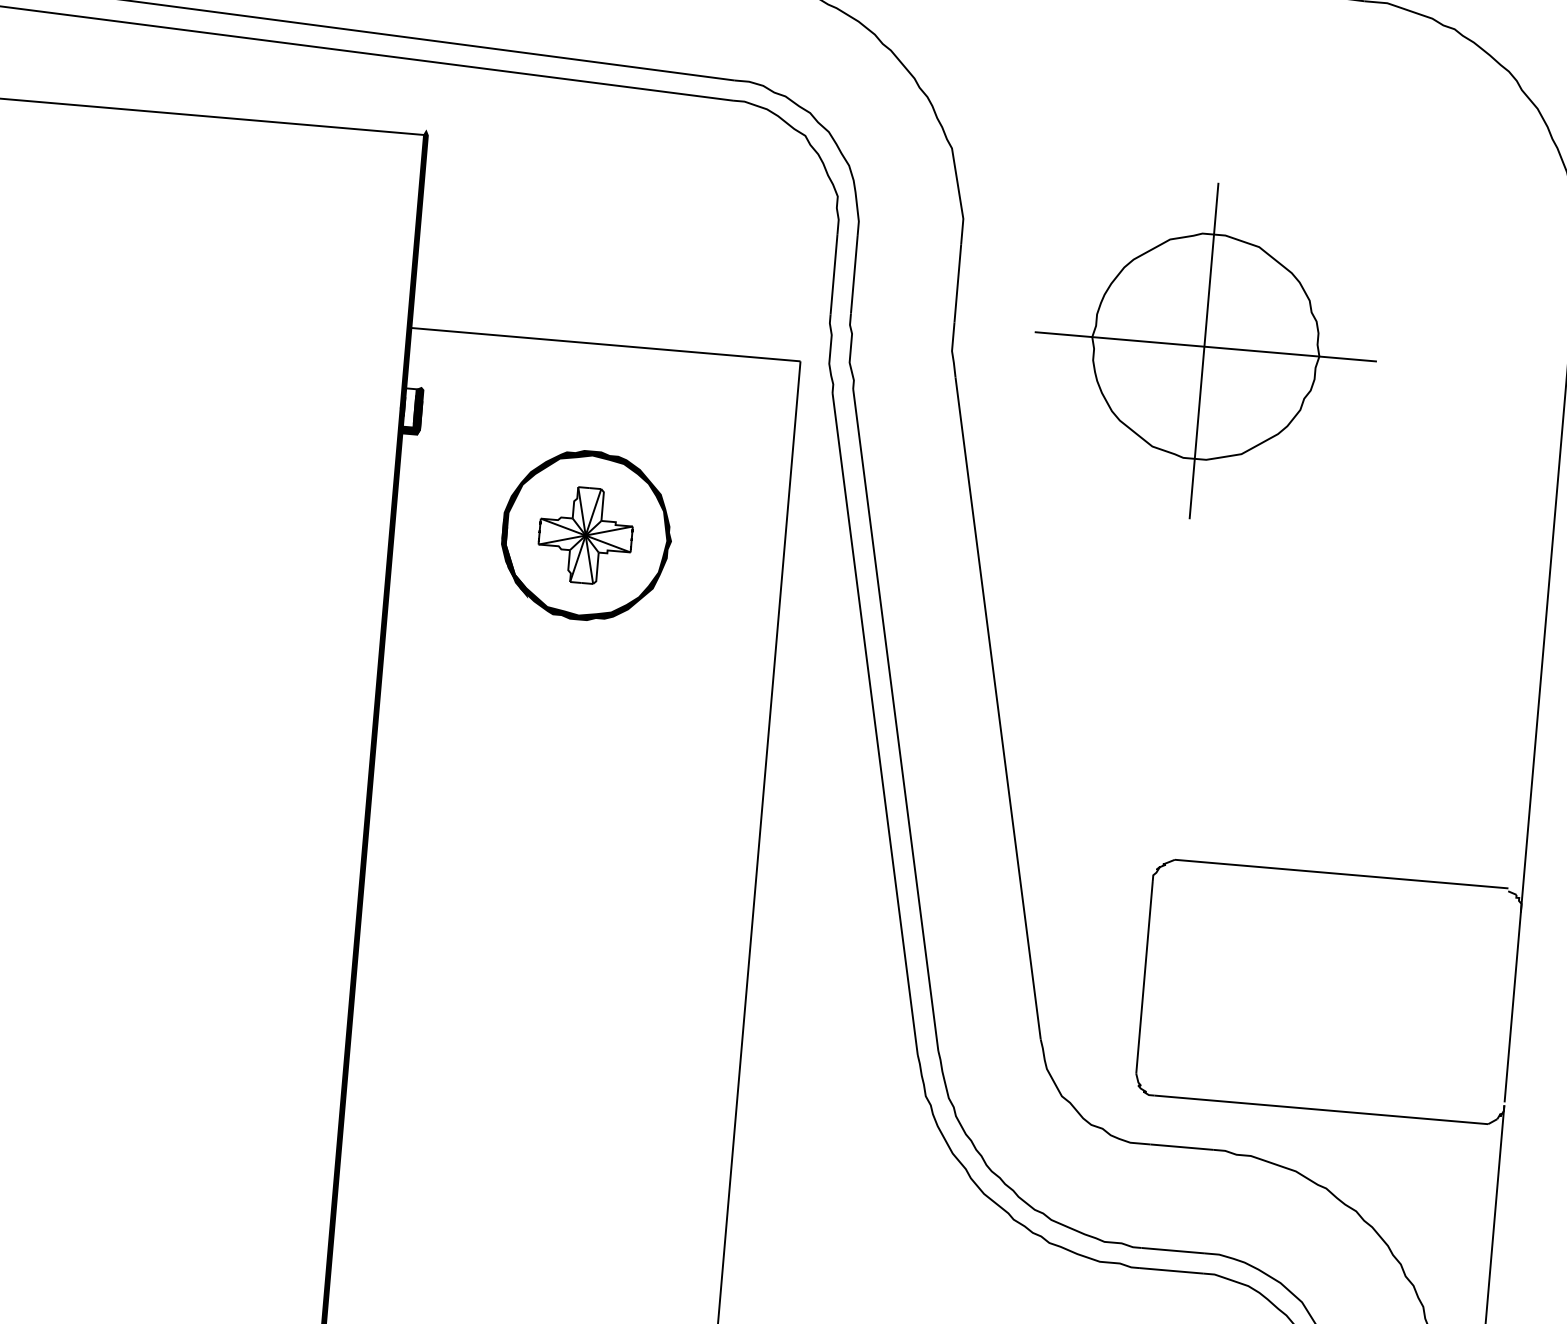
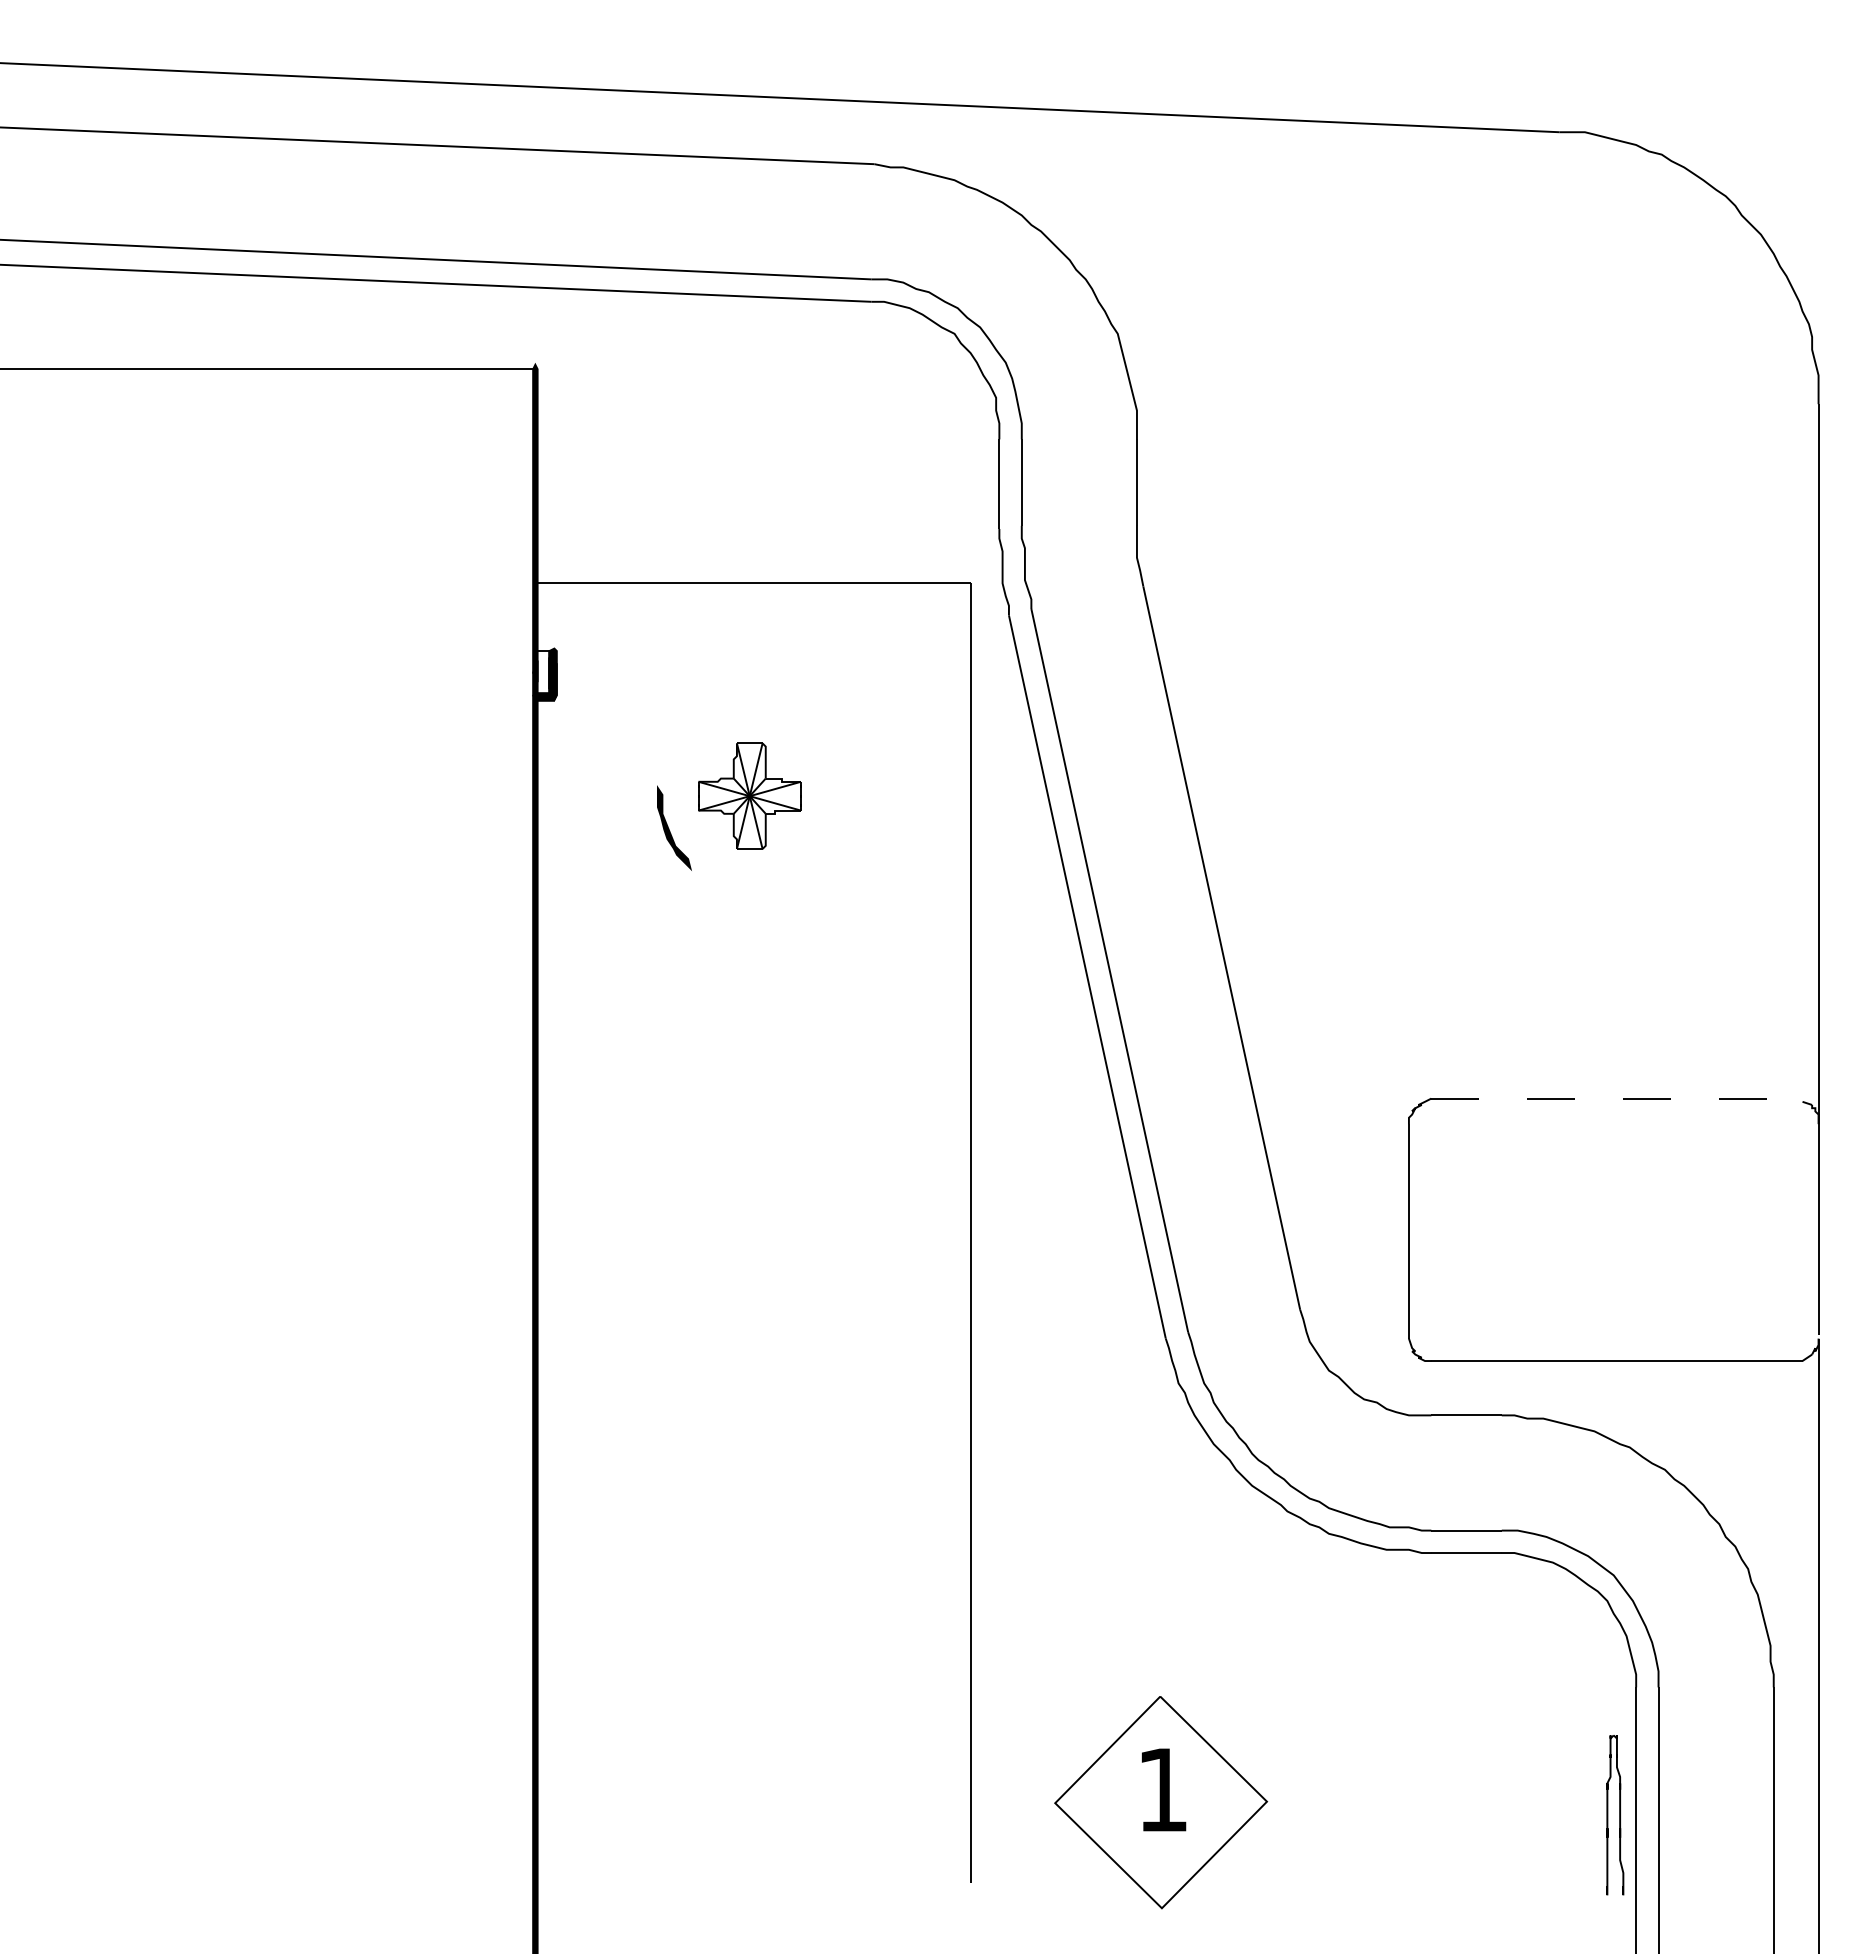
part: (1205, 350) -> (1416, 533), removed
fill: (586, 534) -> (750, 795), removed
line: (1341, 873) -> (1616, 1098), solid -> dashed

